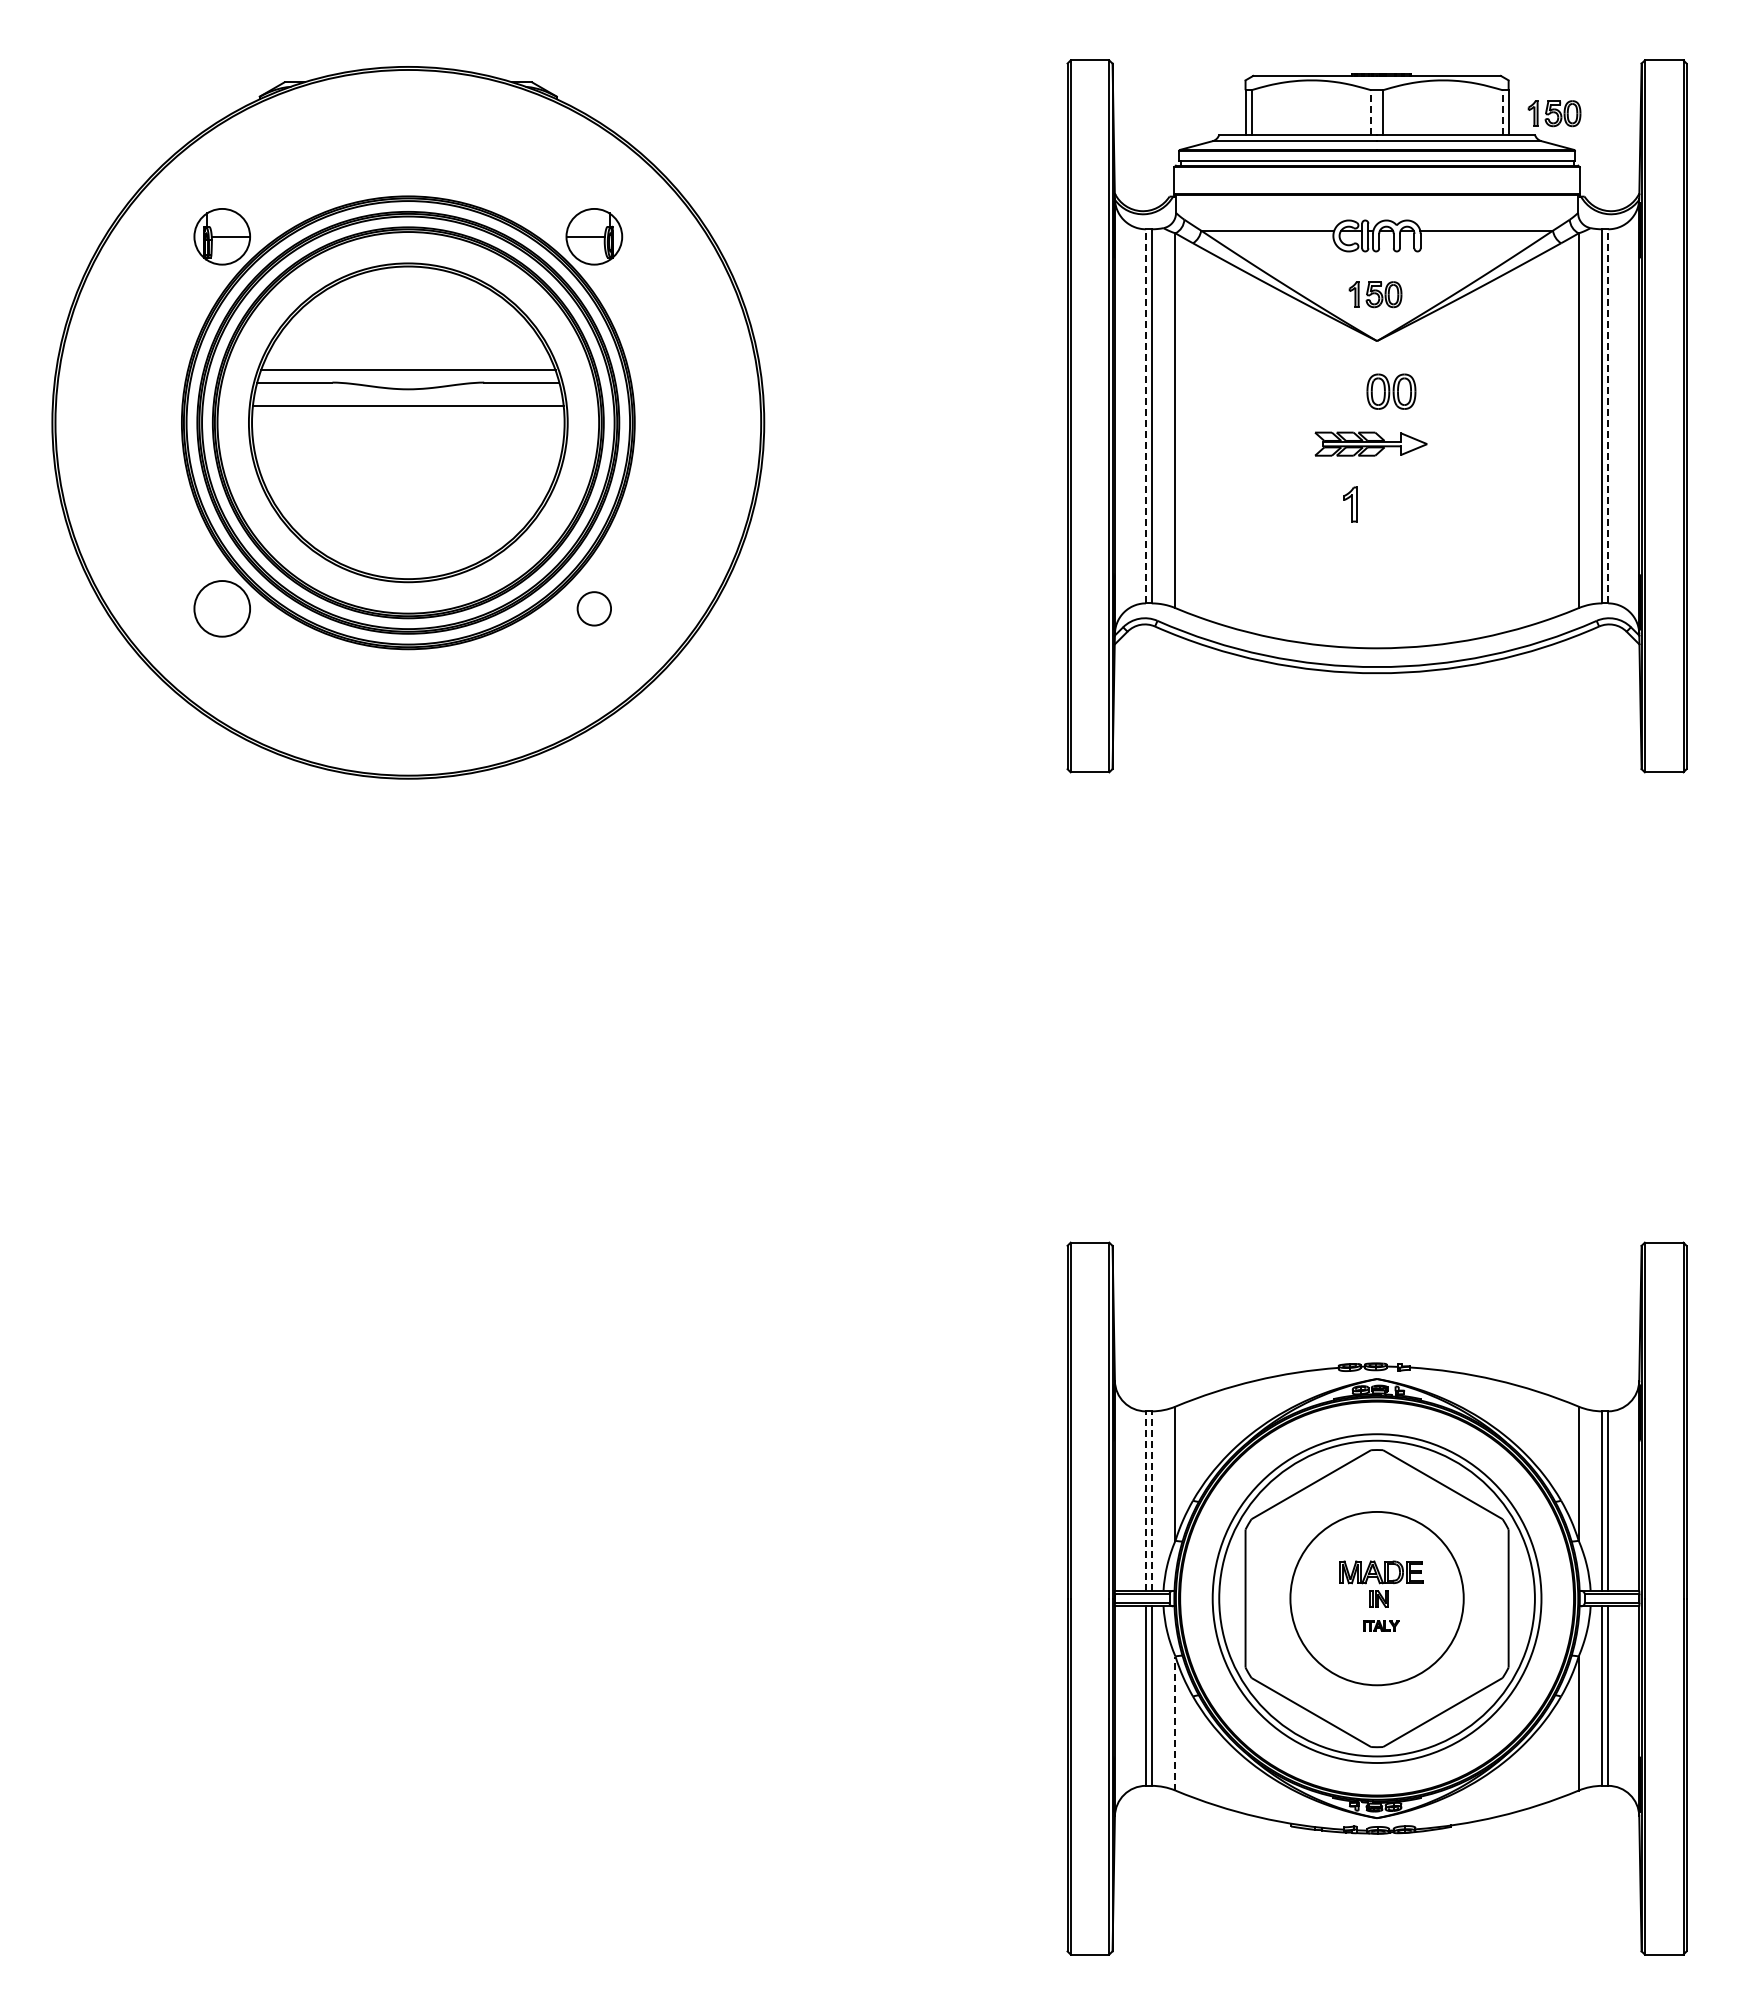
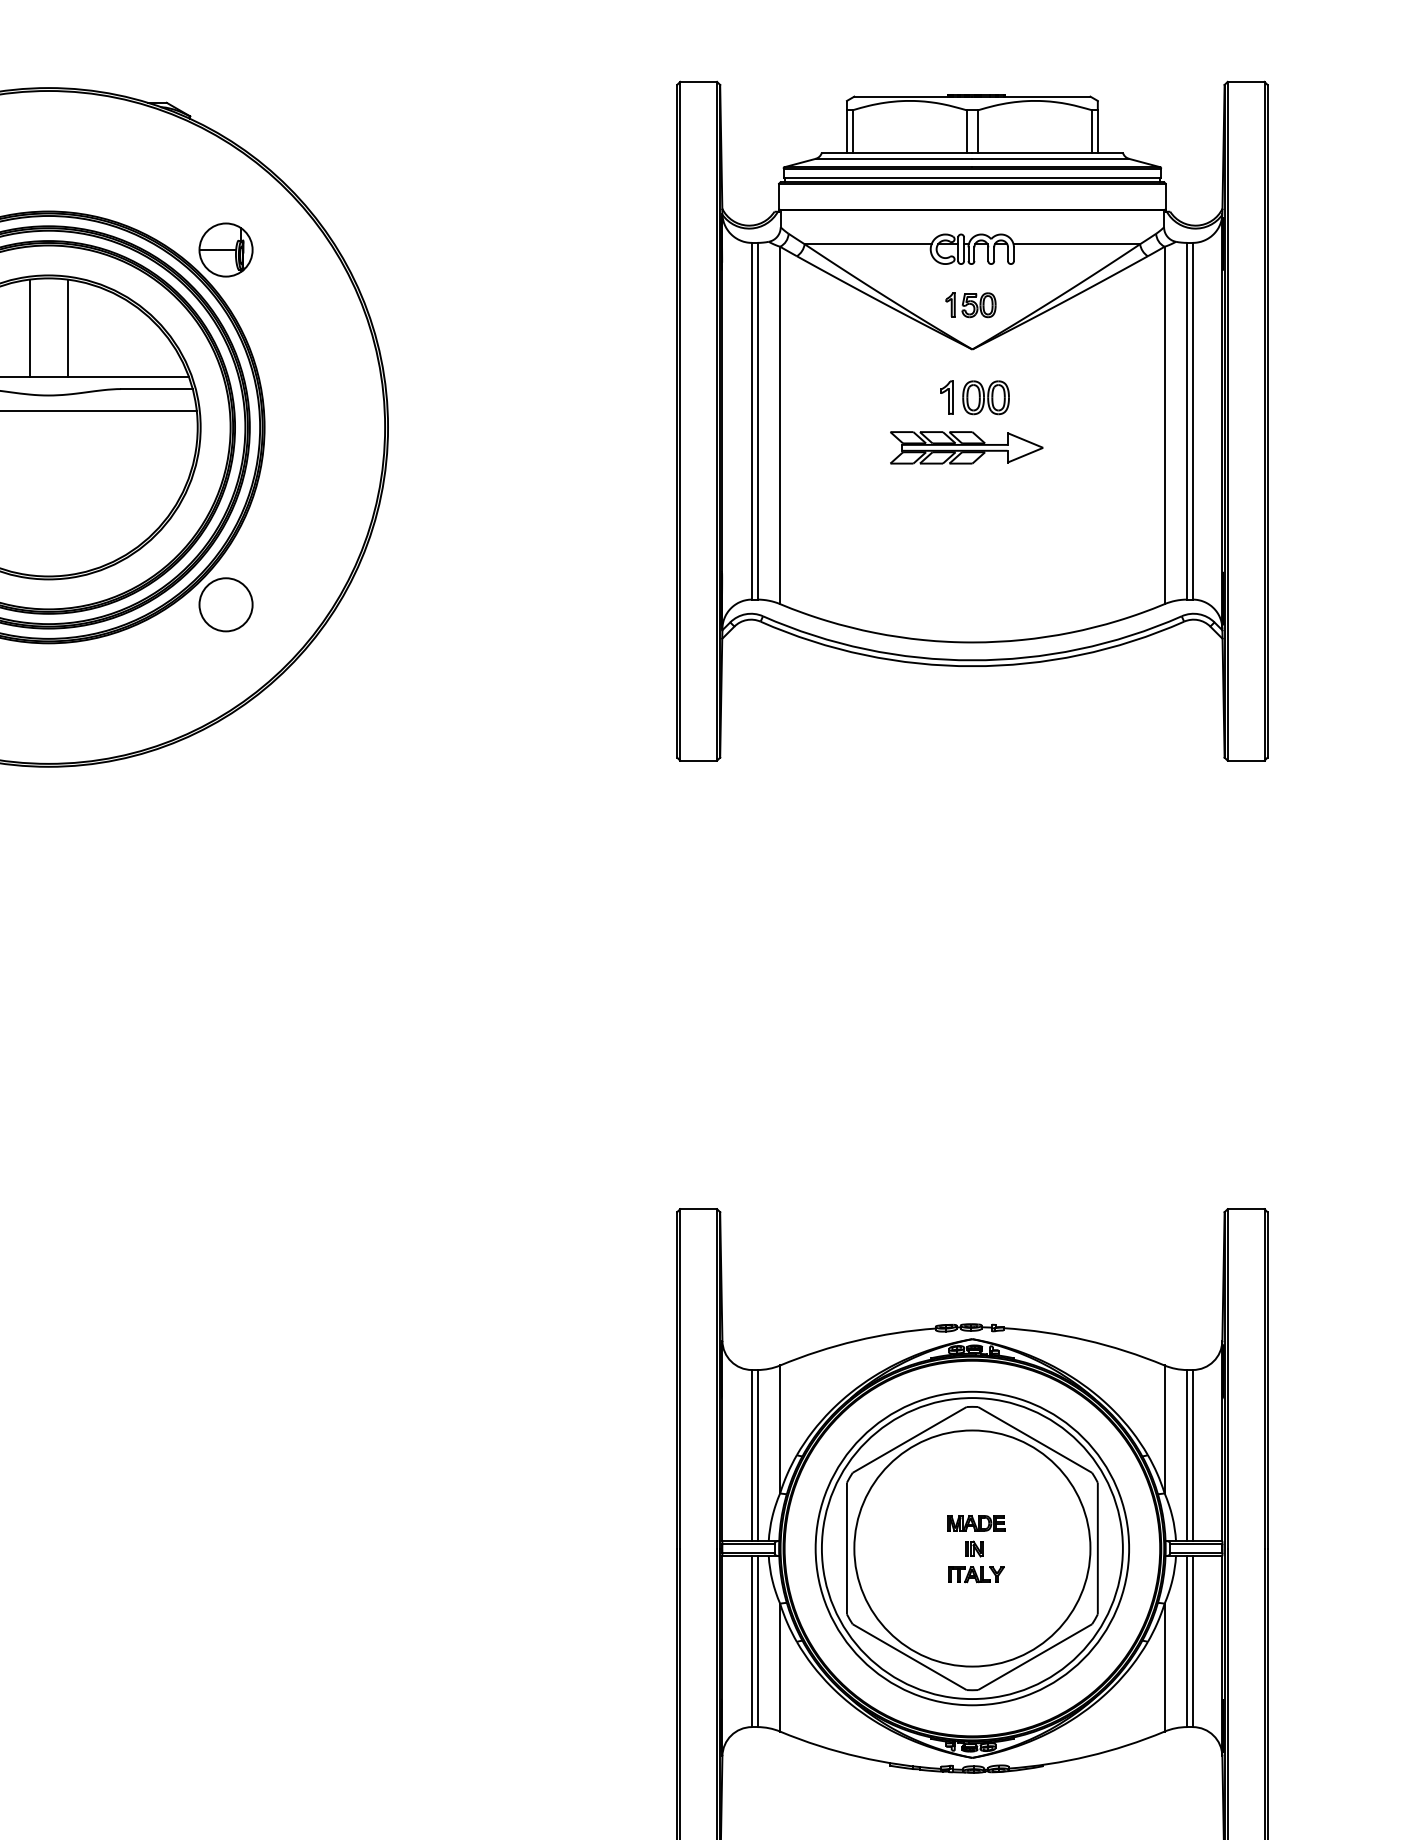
line: (1371, 111) -> (967, 130), dashed -> solid
line: (1502, 111) -> (1091, 130), dashed -> solid
part: (1554, 113) -> (1141, 132), removed
line: (388, 318) -> (29, 327), added
line: (428, 318) -> (67, 327), added
line: (1145, 415) -> (751, 420), dashed -> solid
line: (1608, 415) -> (1193, 420), dashed -> solid
part: (1370, 443) -> (966, 447), size x1.43
part: (1350, 504) -> (947, 397), moved
circle: (594, 608) -> (226, 604), size x1.67
line: (1145, 1501) -> (751, 1455), dashed -> solid
line: (1151, 1501) -> (757, 1455), dashed -> solid
part: (1381, 1571) -> (976, 1522), size x0.71
circle: (1376, 1598) -> (971, 1548), size x1.43
part: (1381, 1625) -> (976, 1574), size x1.67
line: (1175, 1723) -> (780, 1667), dashed -> solid

